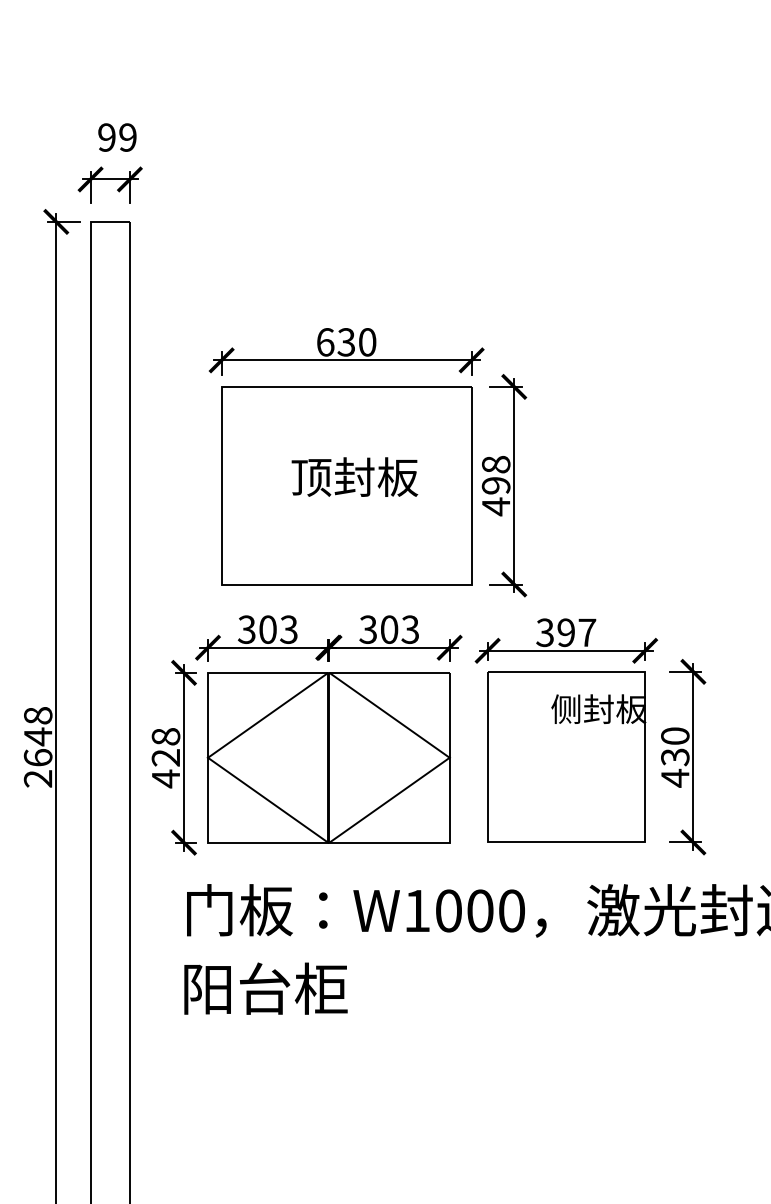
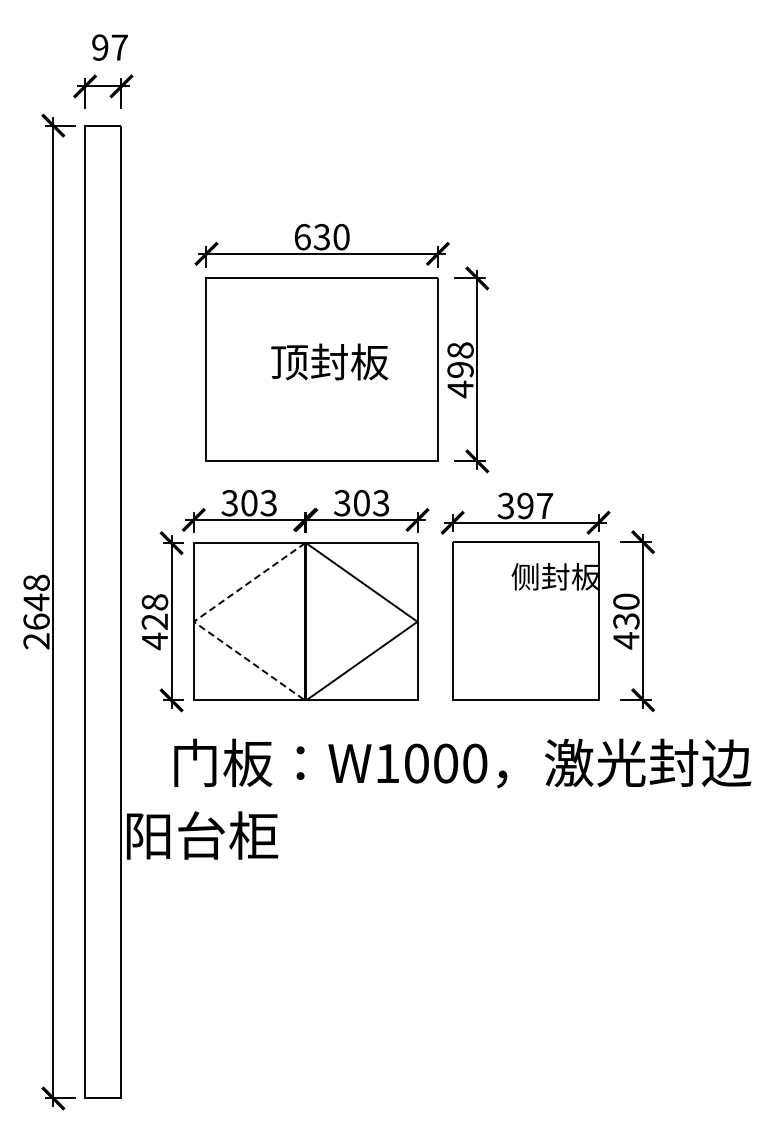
text: (127, 137) -> (119, 47), 99 -> 97
line: (207, 757) -> (193, 621), solid -> dashed
text: (265, 988) -> (202, 835), moved

